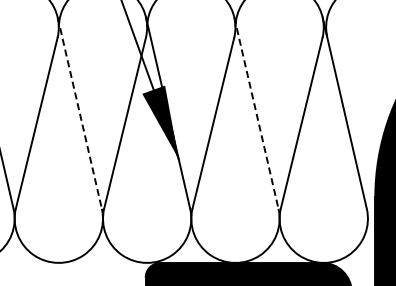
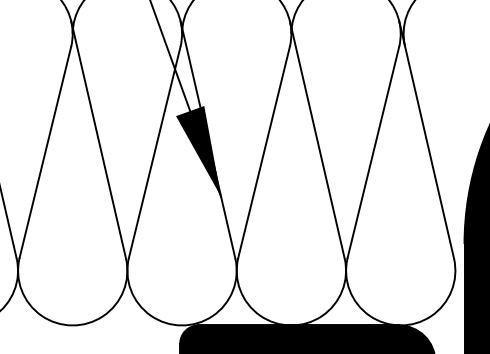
line: (79, 113) -> (98, 140), dashed -> solid
line: (256, 113) -> (317, 140), dashed -> solid

